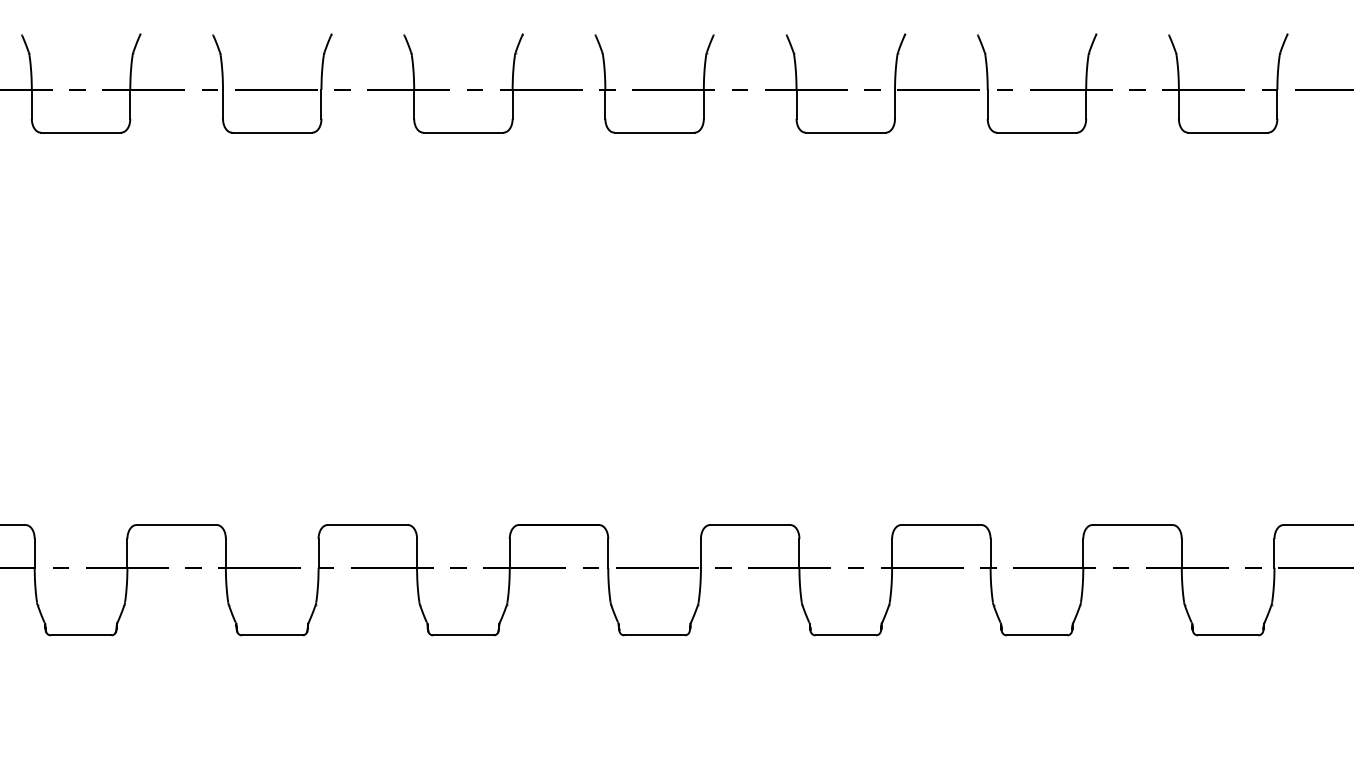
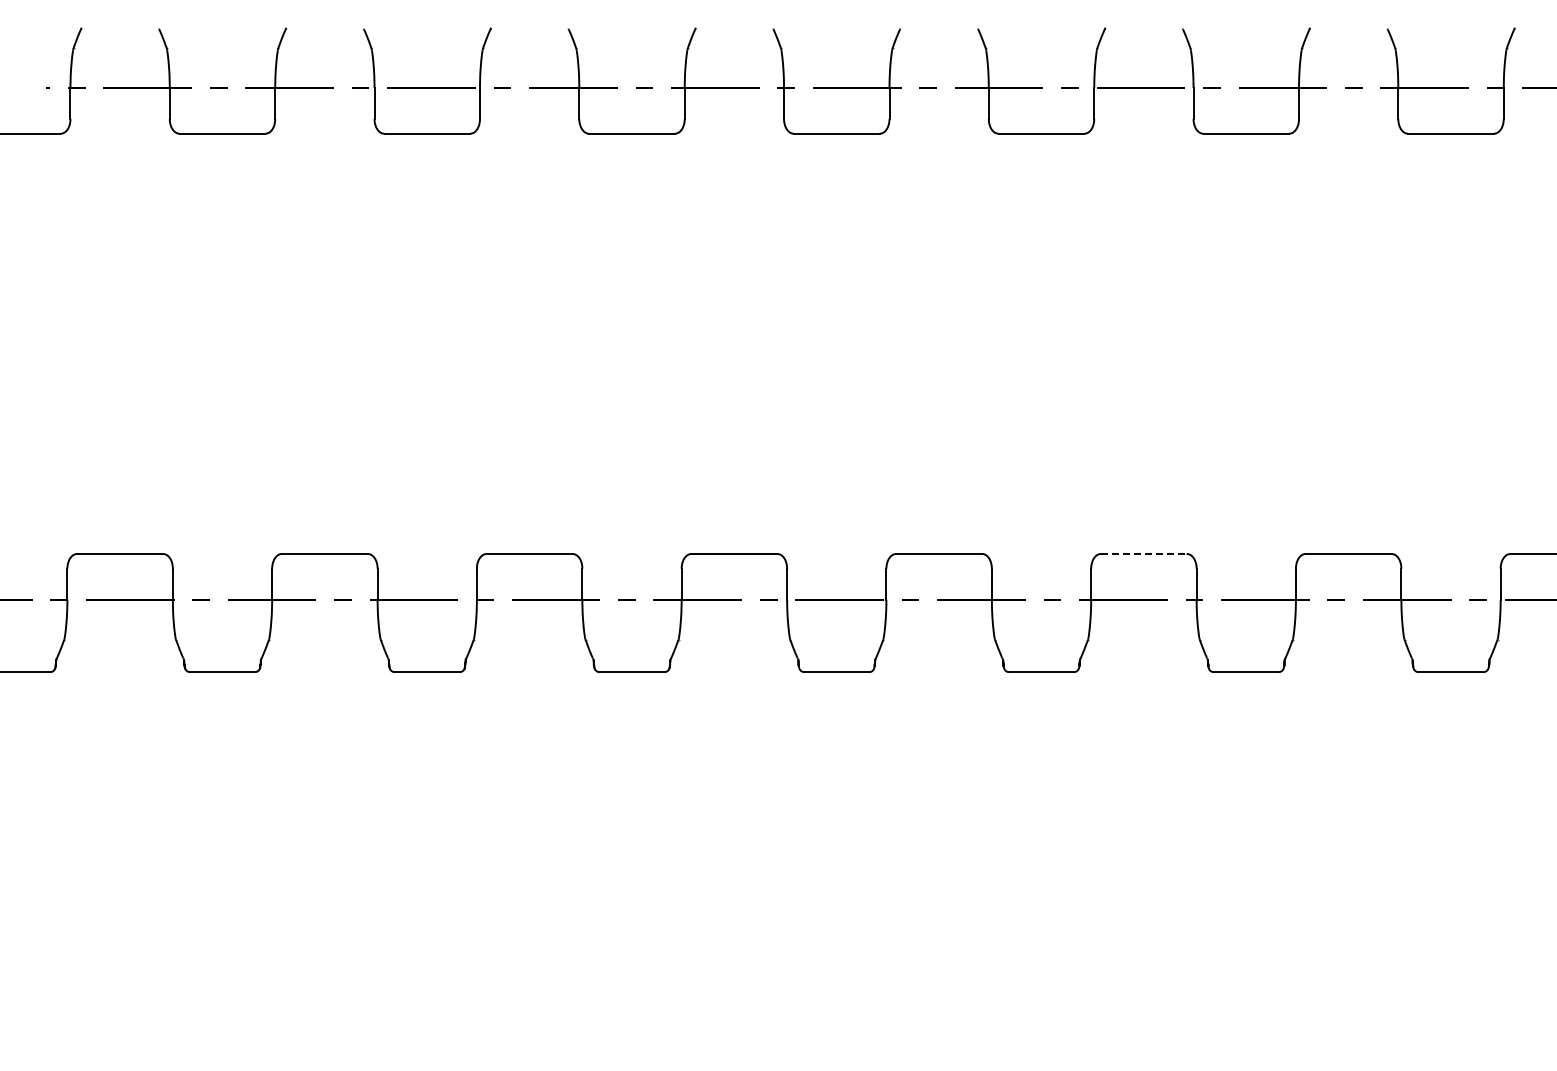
line: (940, 524) -> (1143, 553), solid -> dashed

